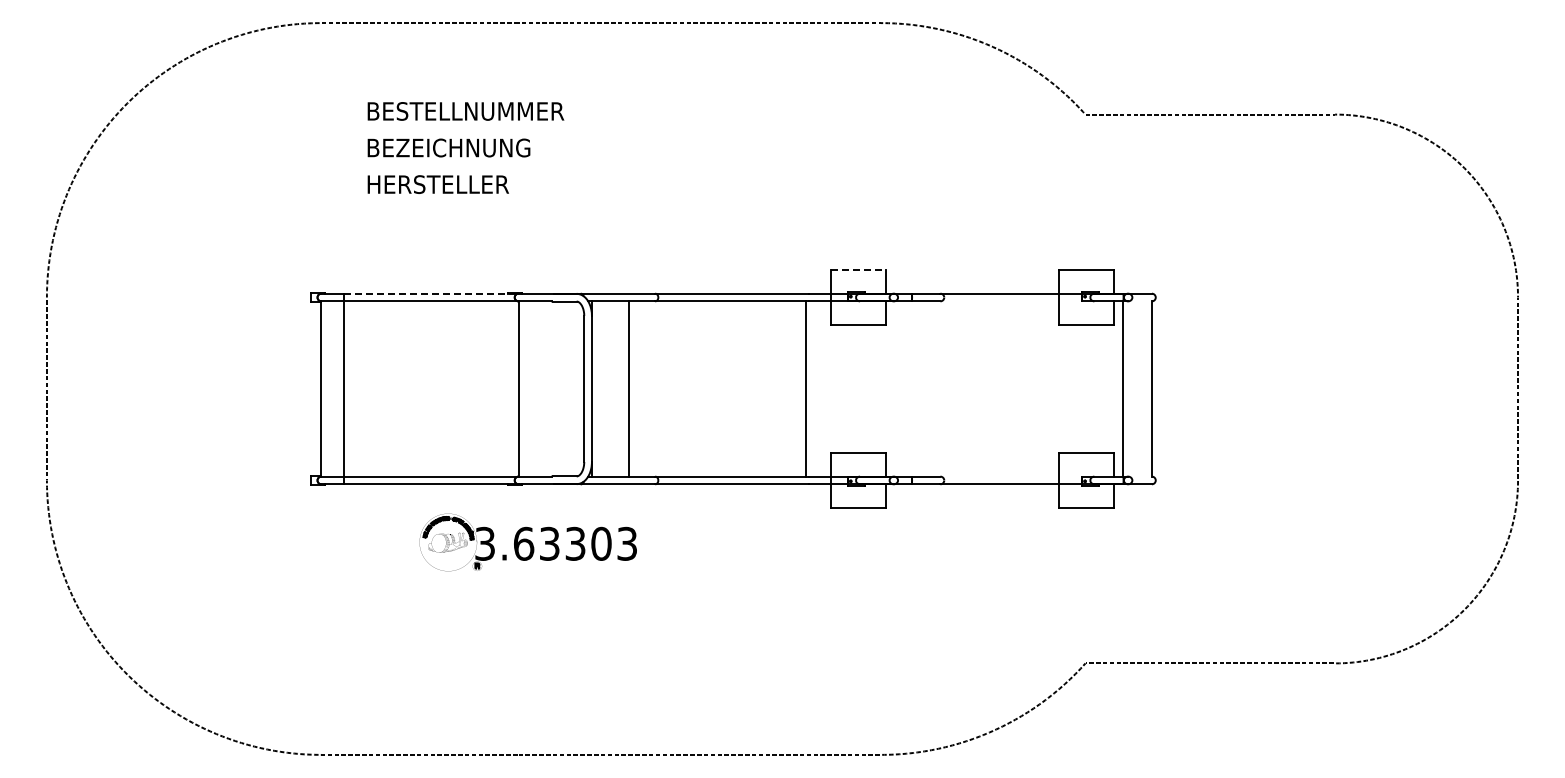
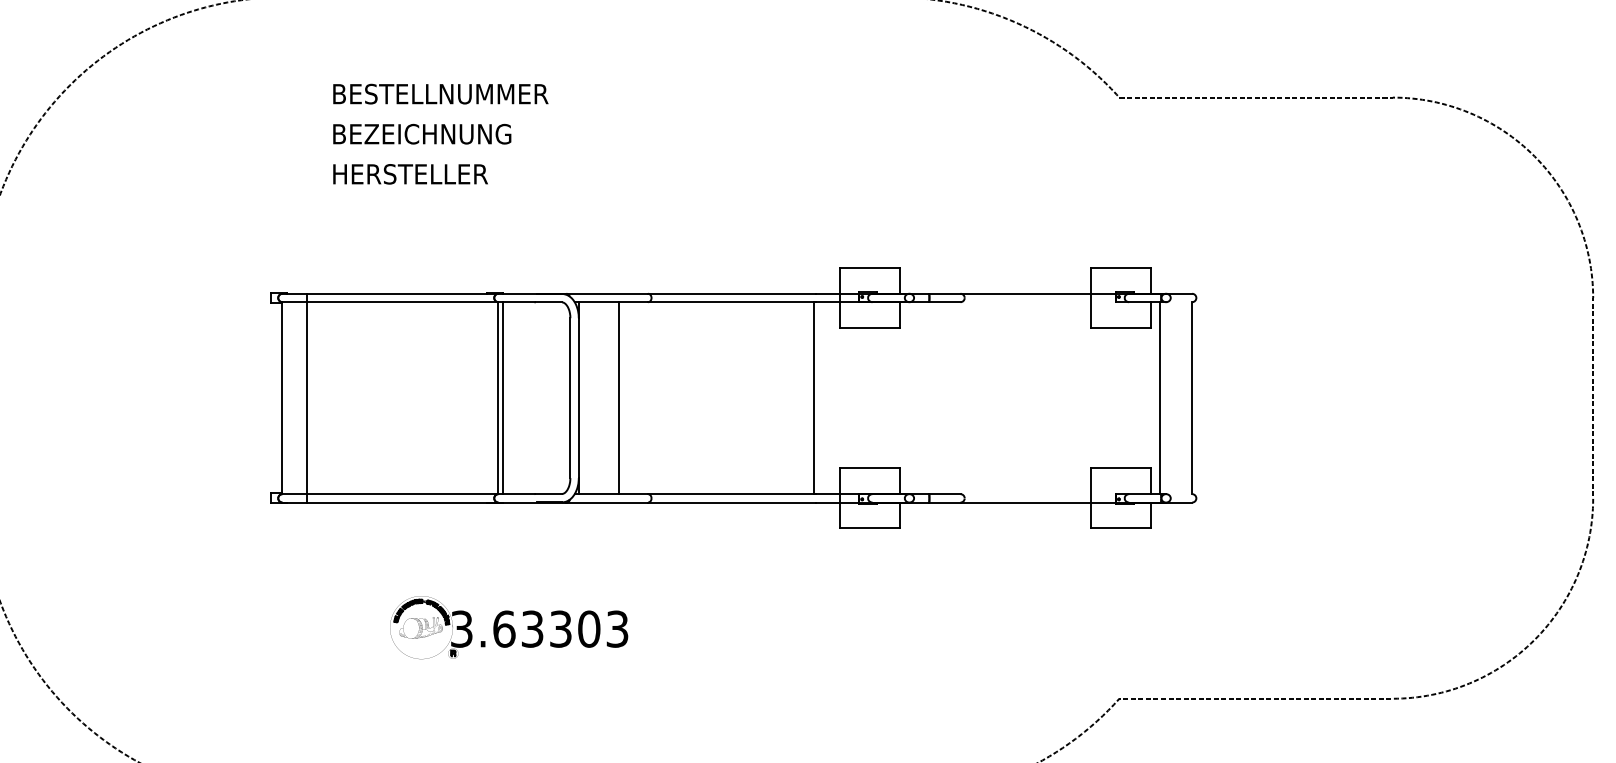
line: (858, 270) -> (870, 268), dashed -> solid
line: (431, 293) -> (403, 293), dashed -> solid
line: (523, 388) -> (503, 397), added
part: (527, 542) -> (508, 627), moved

